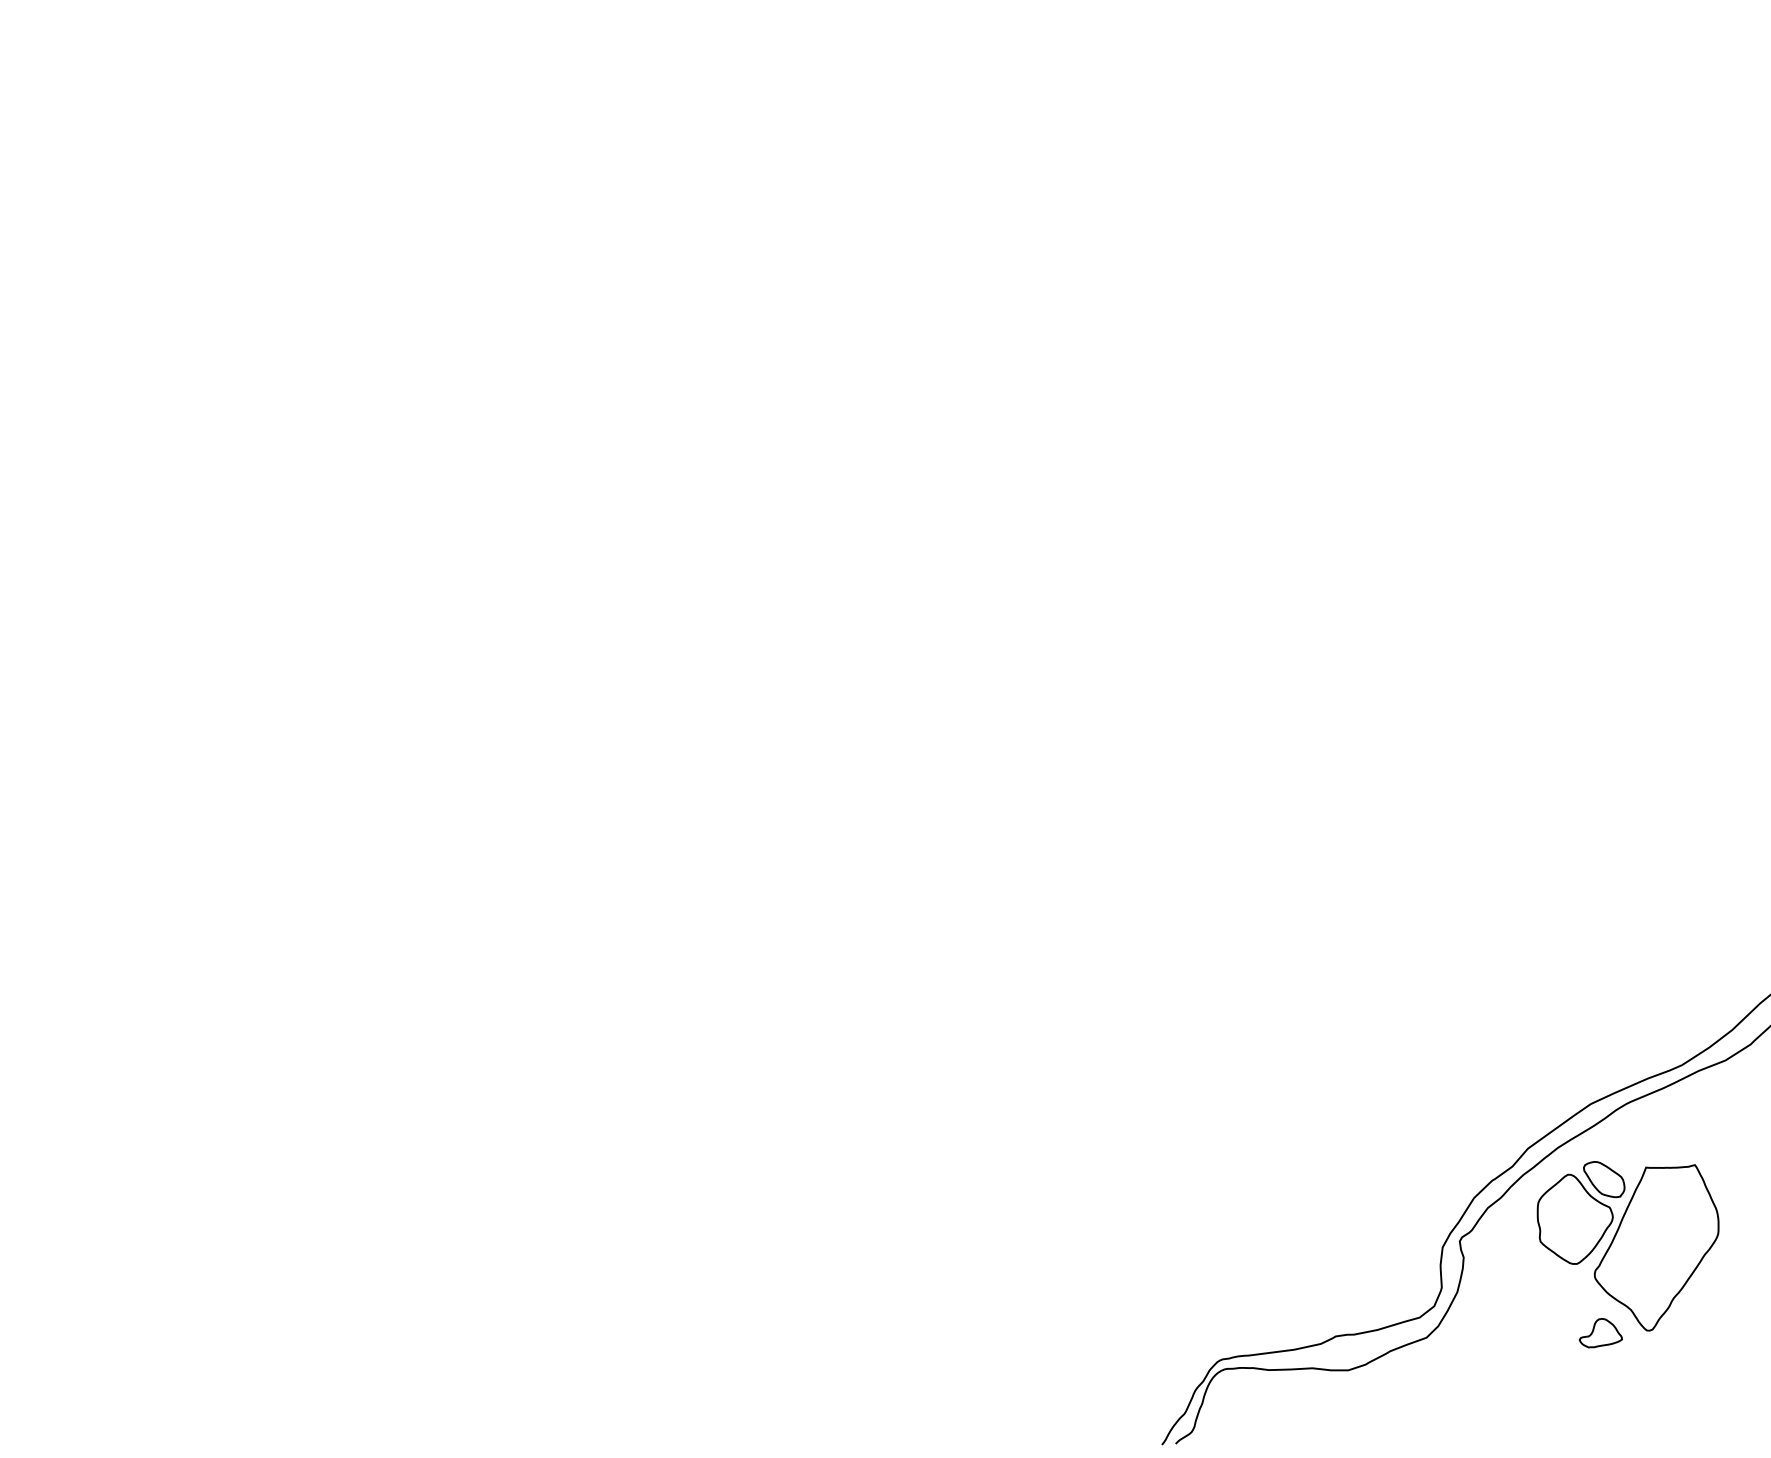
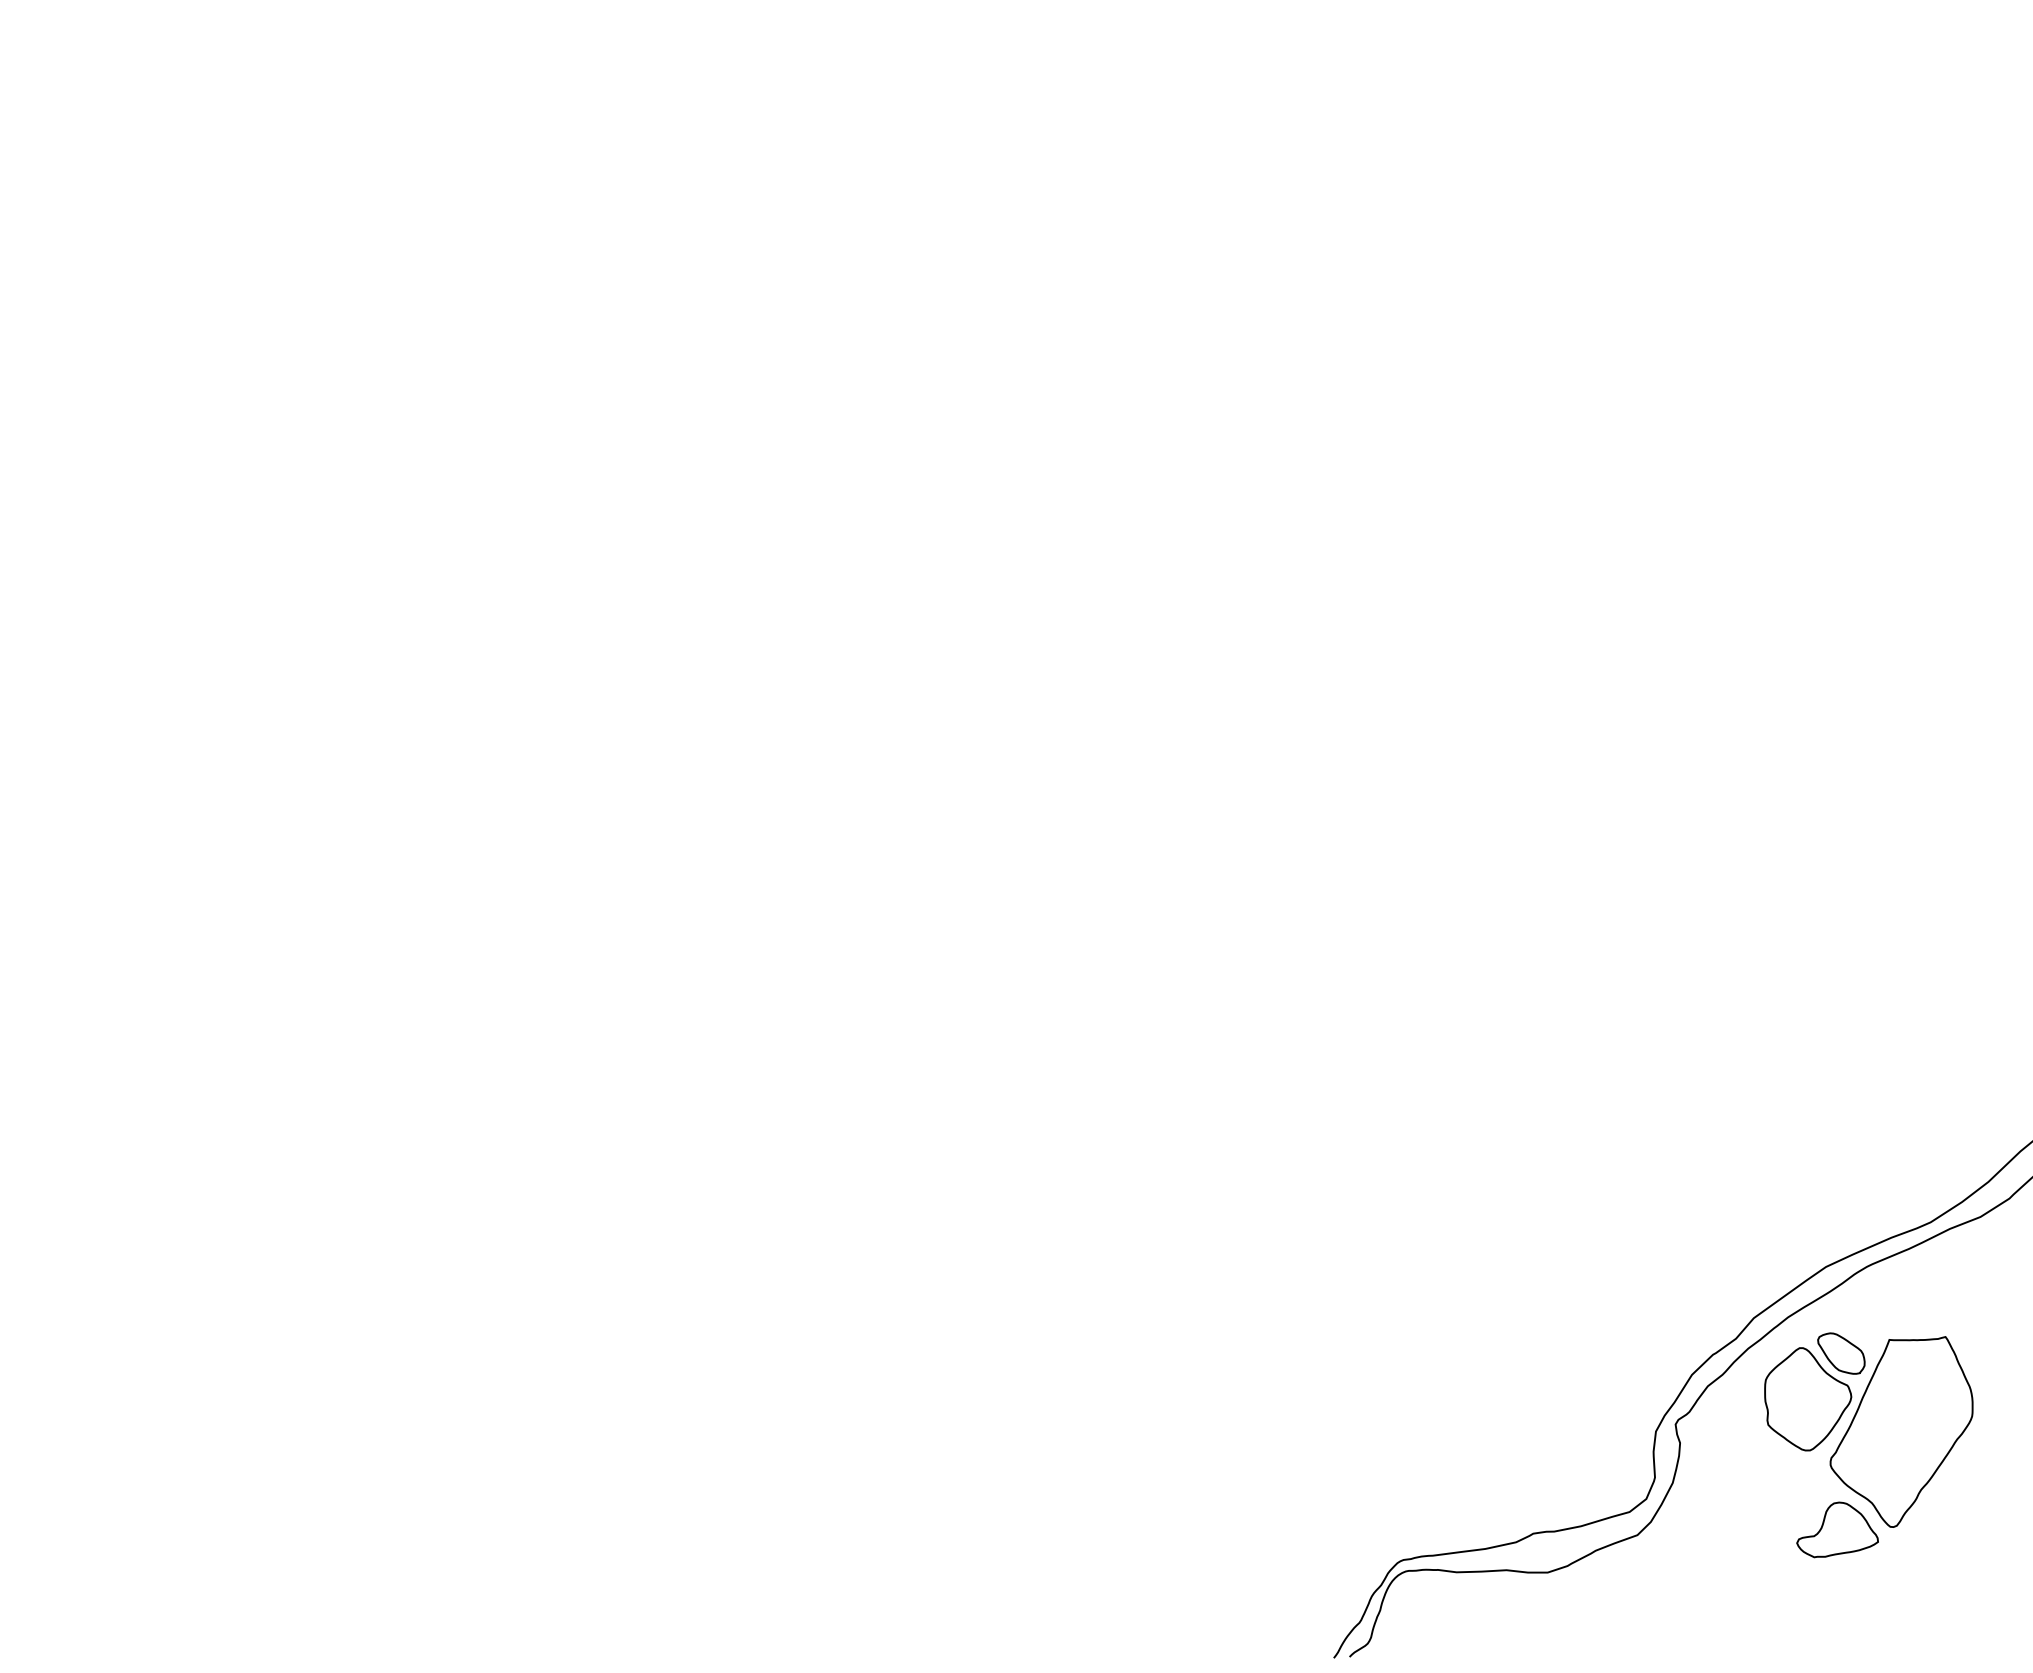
part: (1600, 1332) -> (1837, 1529), size x1.67

